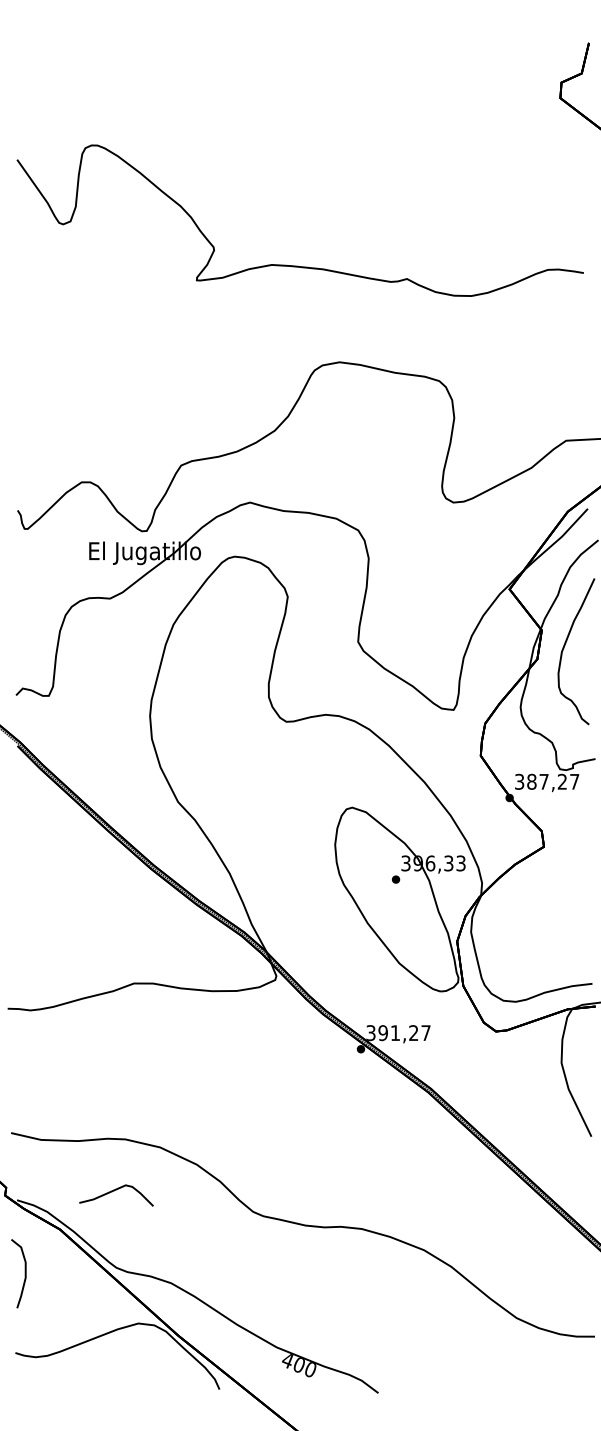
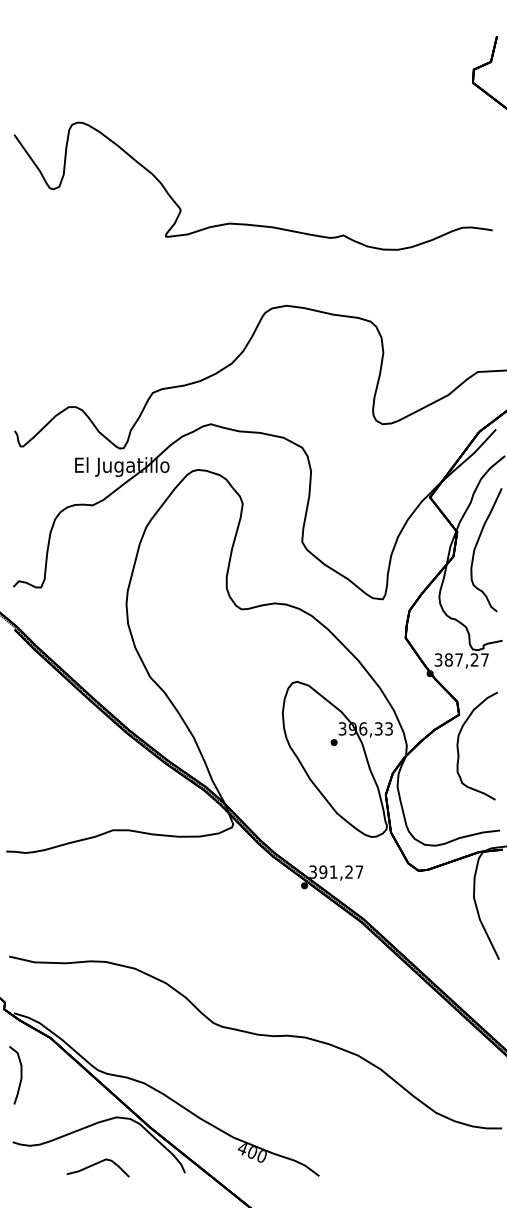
curve: (543, 884) -> (458, 746), added
curve: (114, 1191) -> (96, 1164), moved

